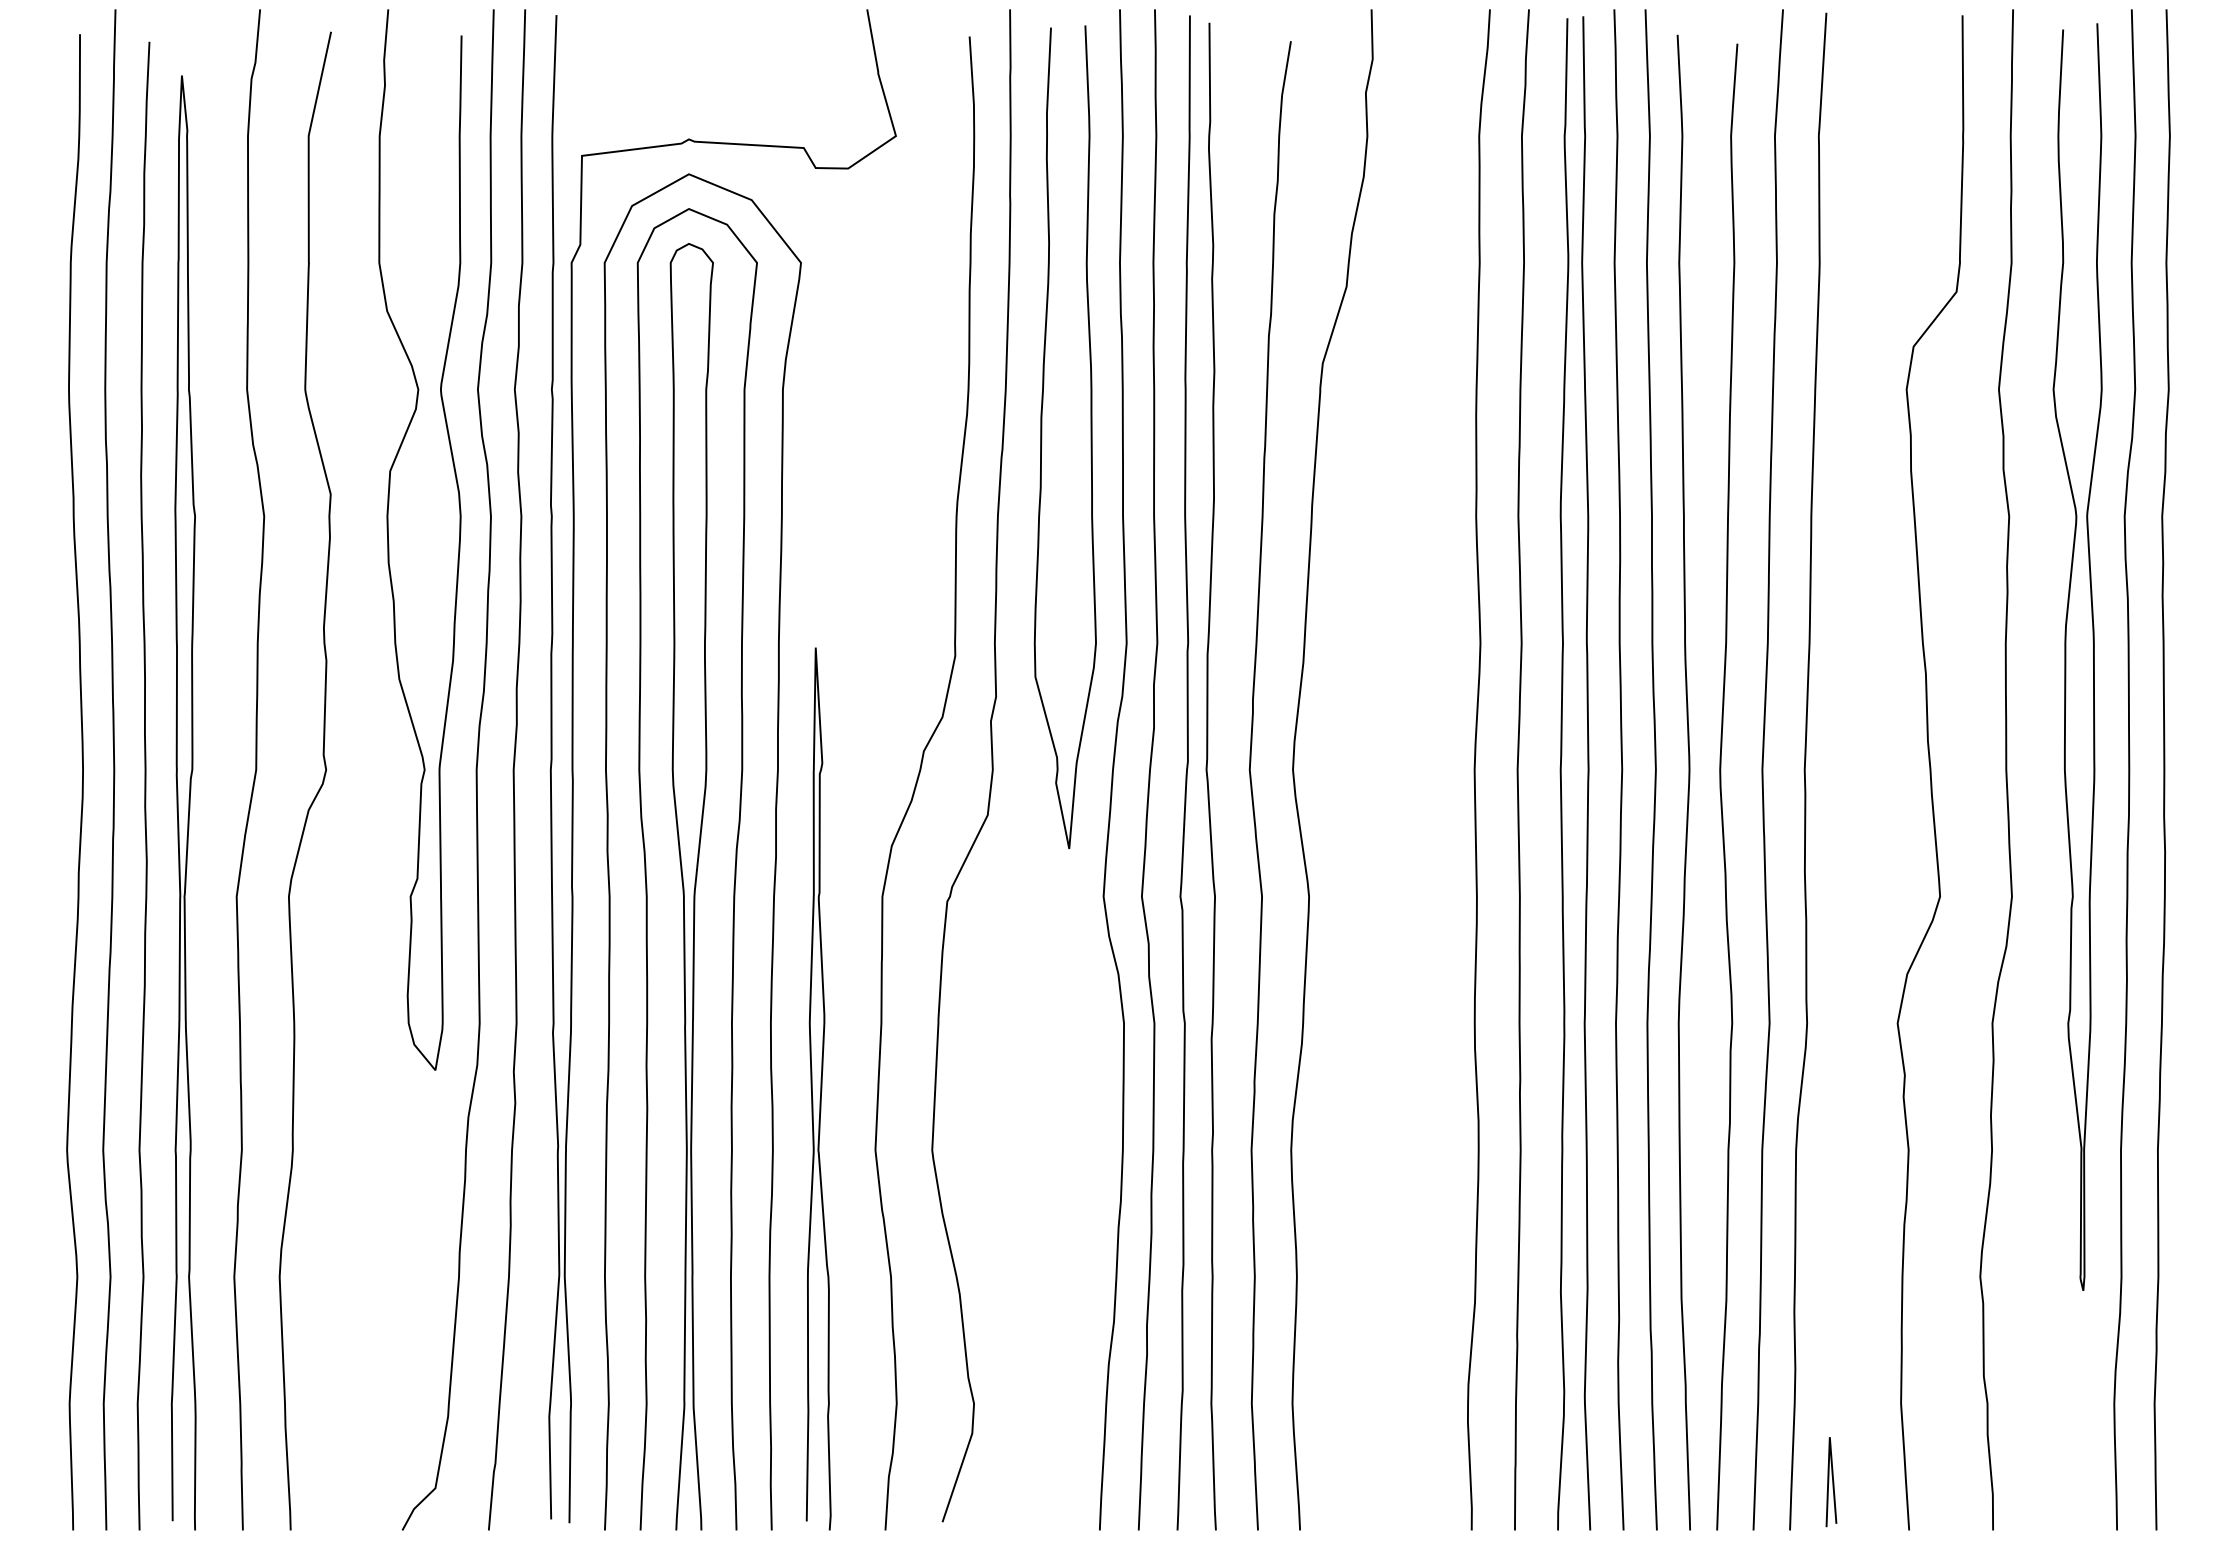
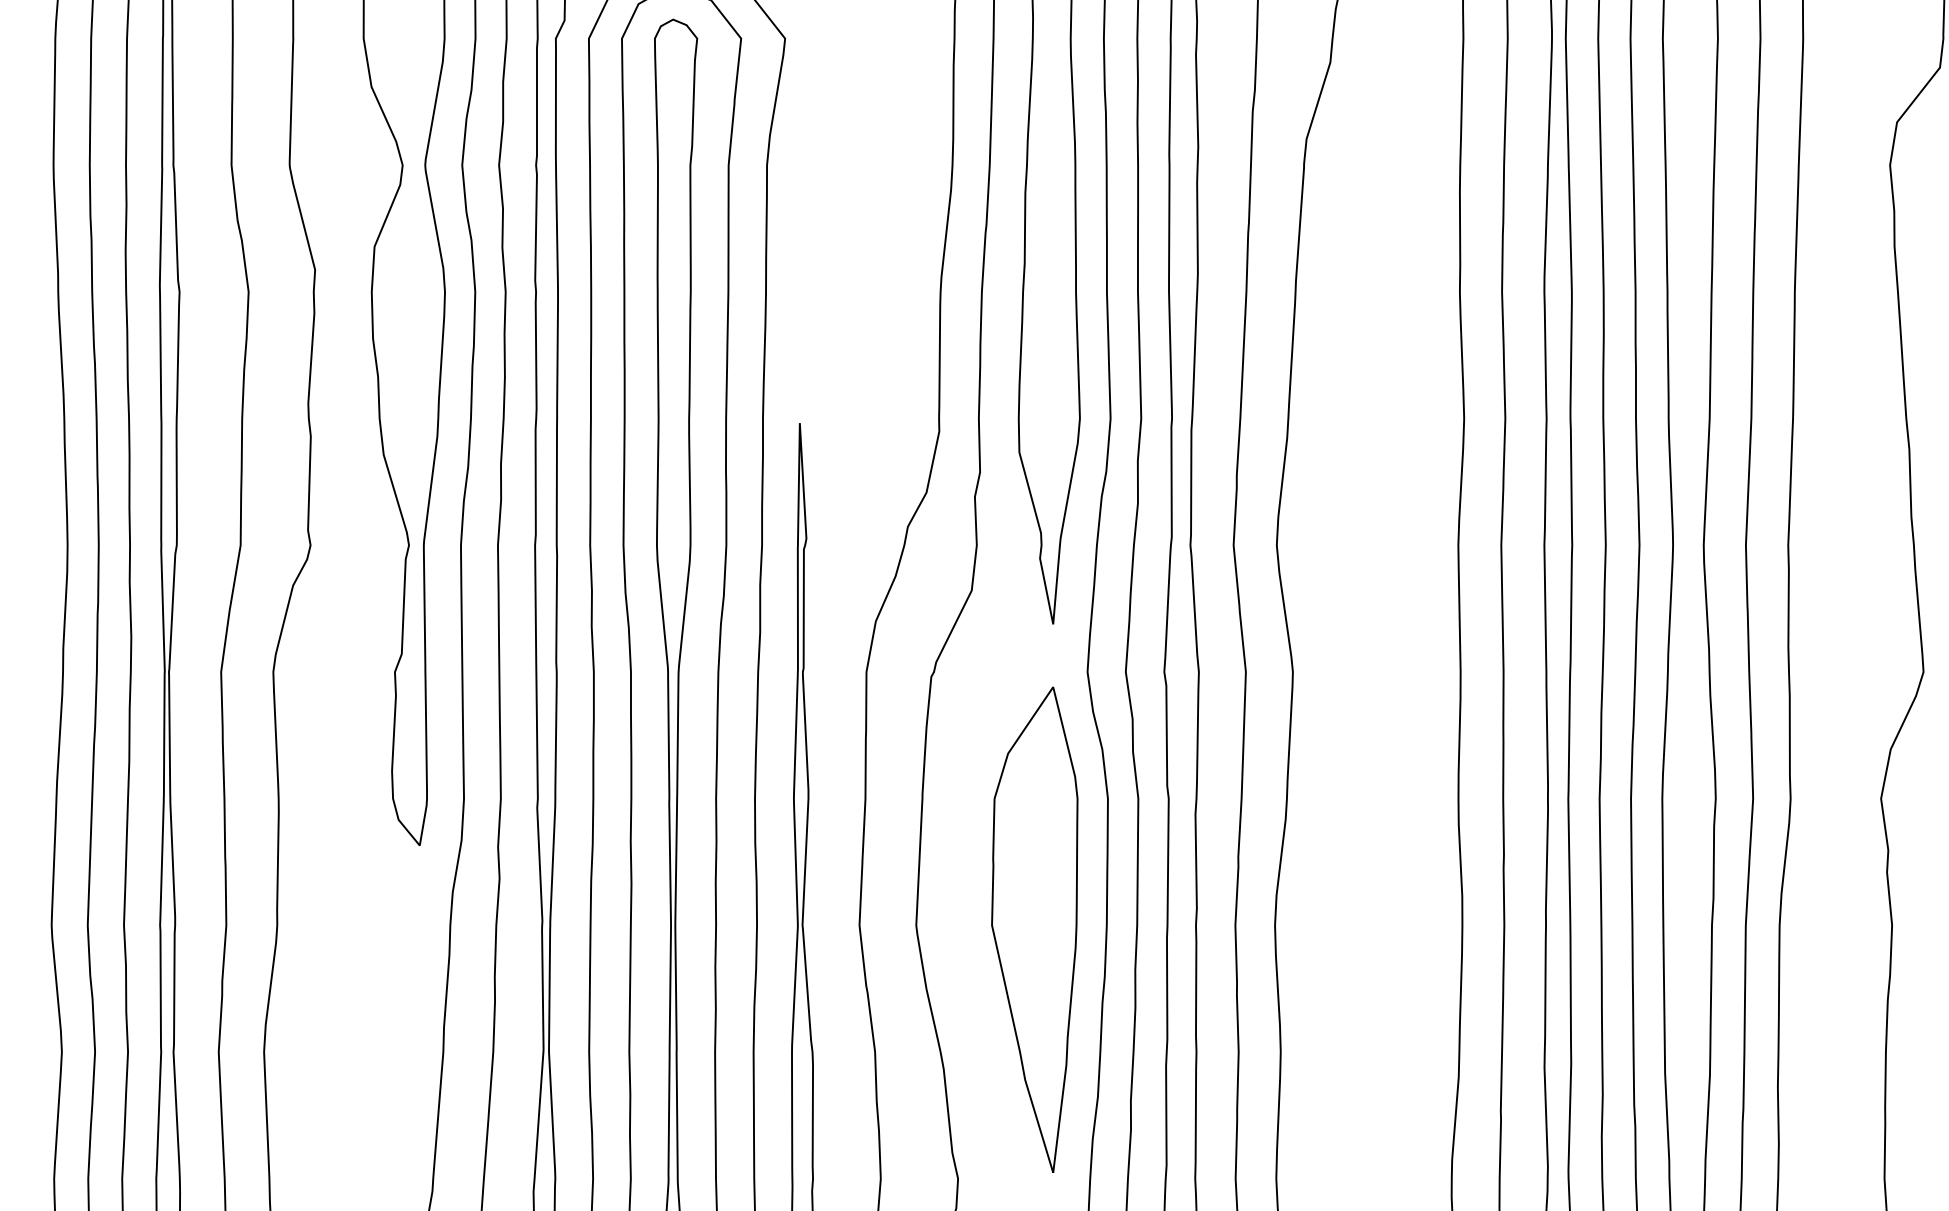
part: (1050, 1154) -> (1034, 929), added

